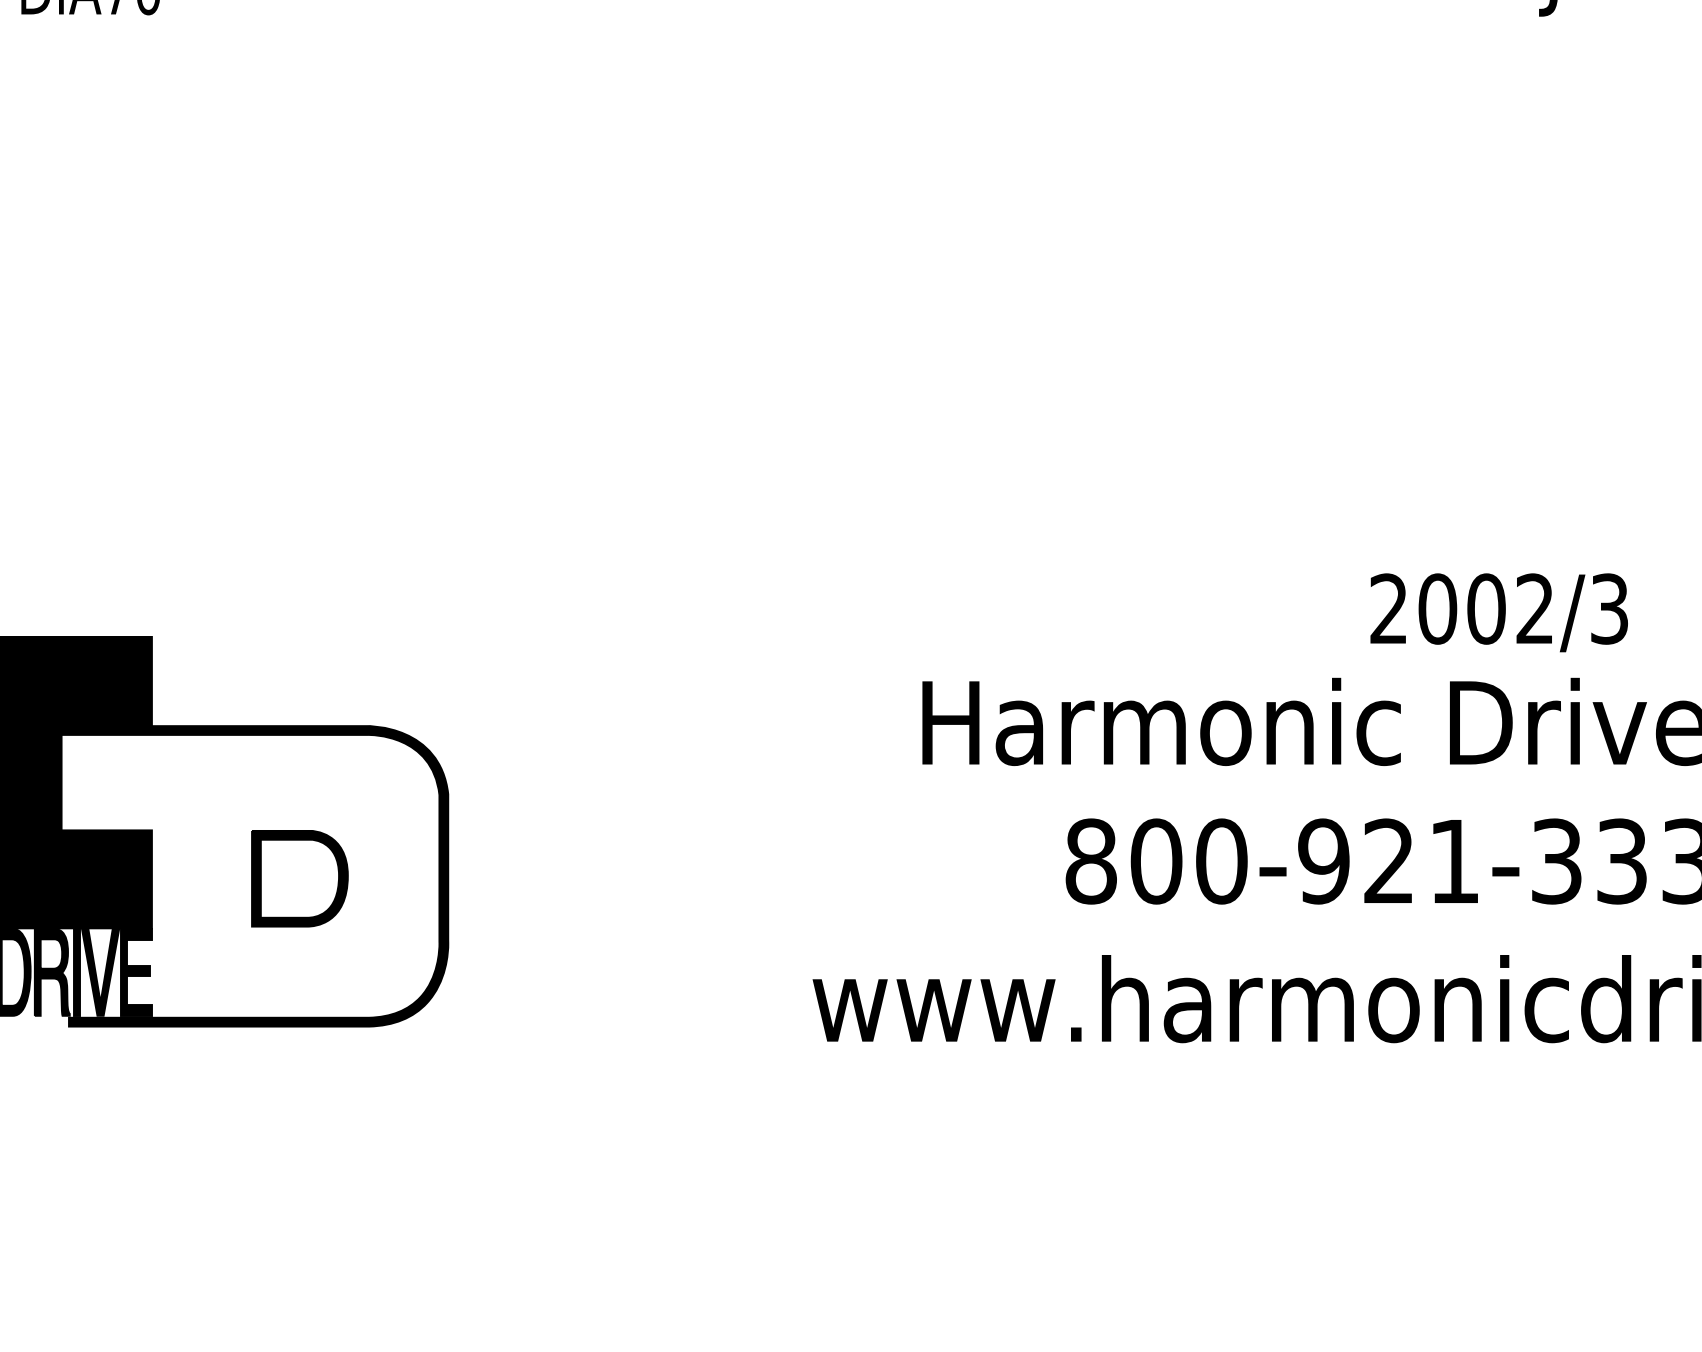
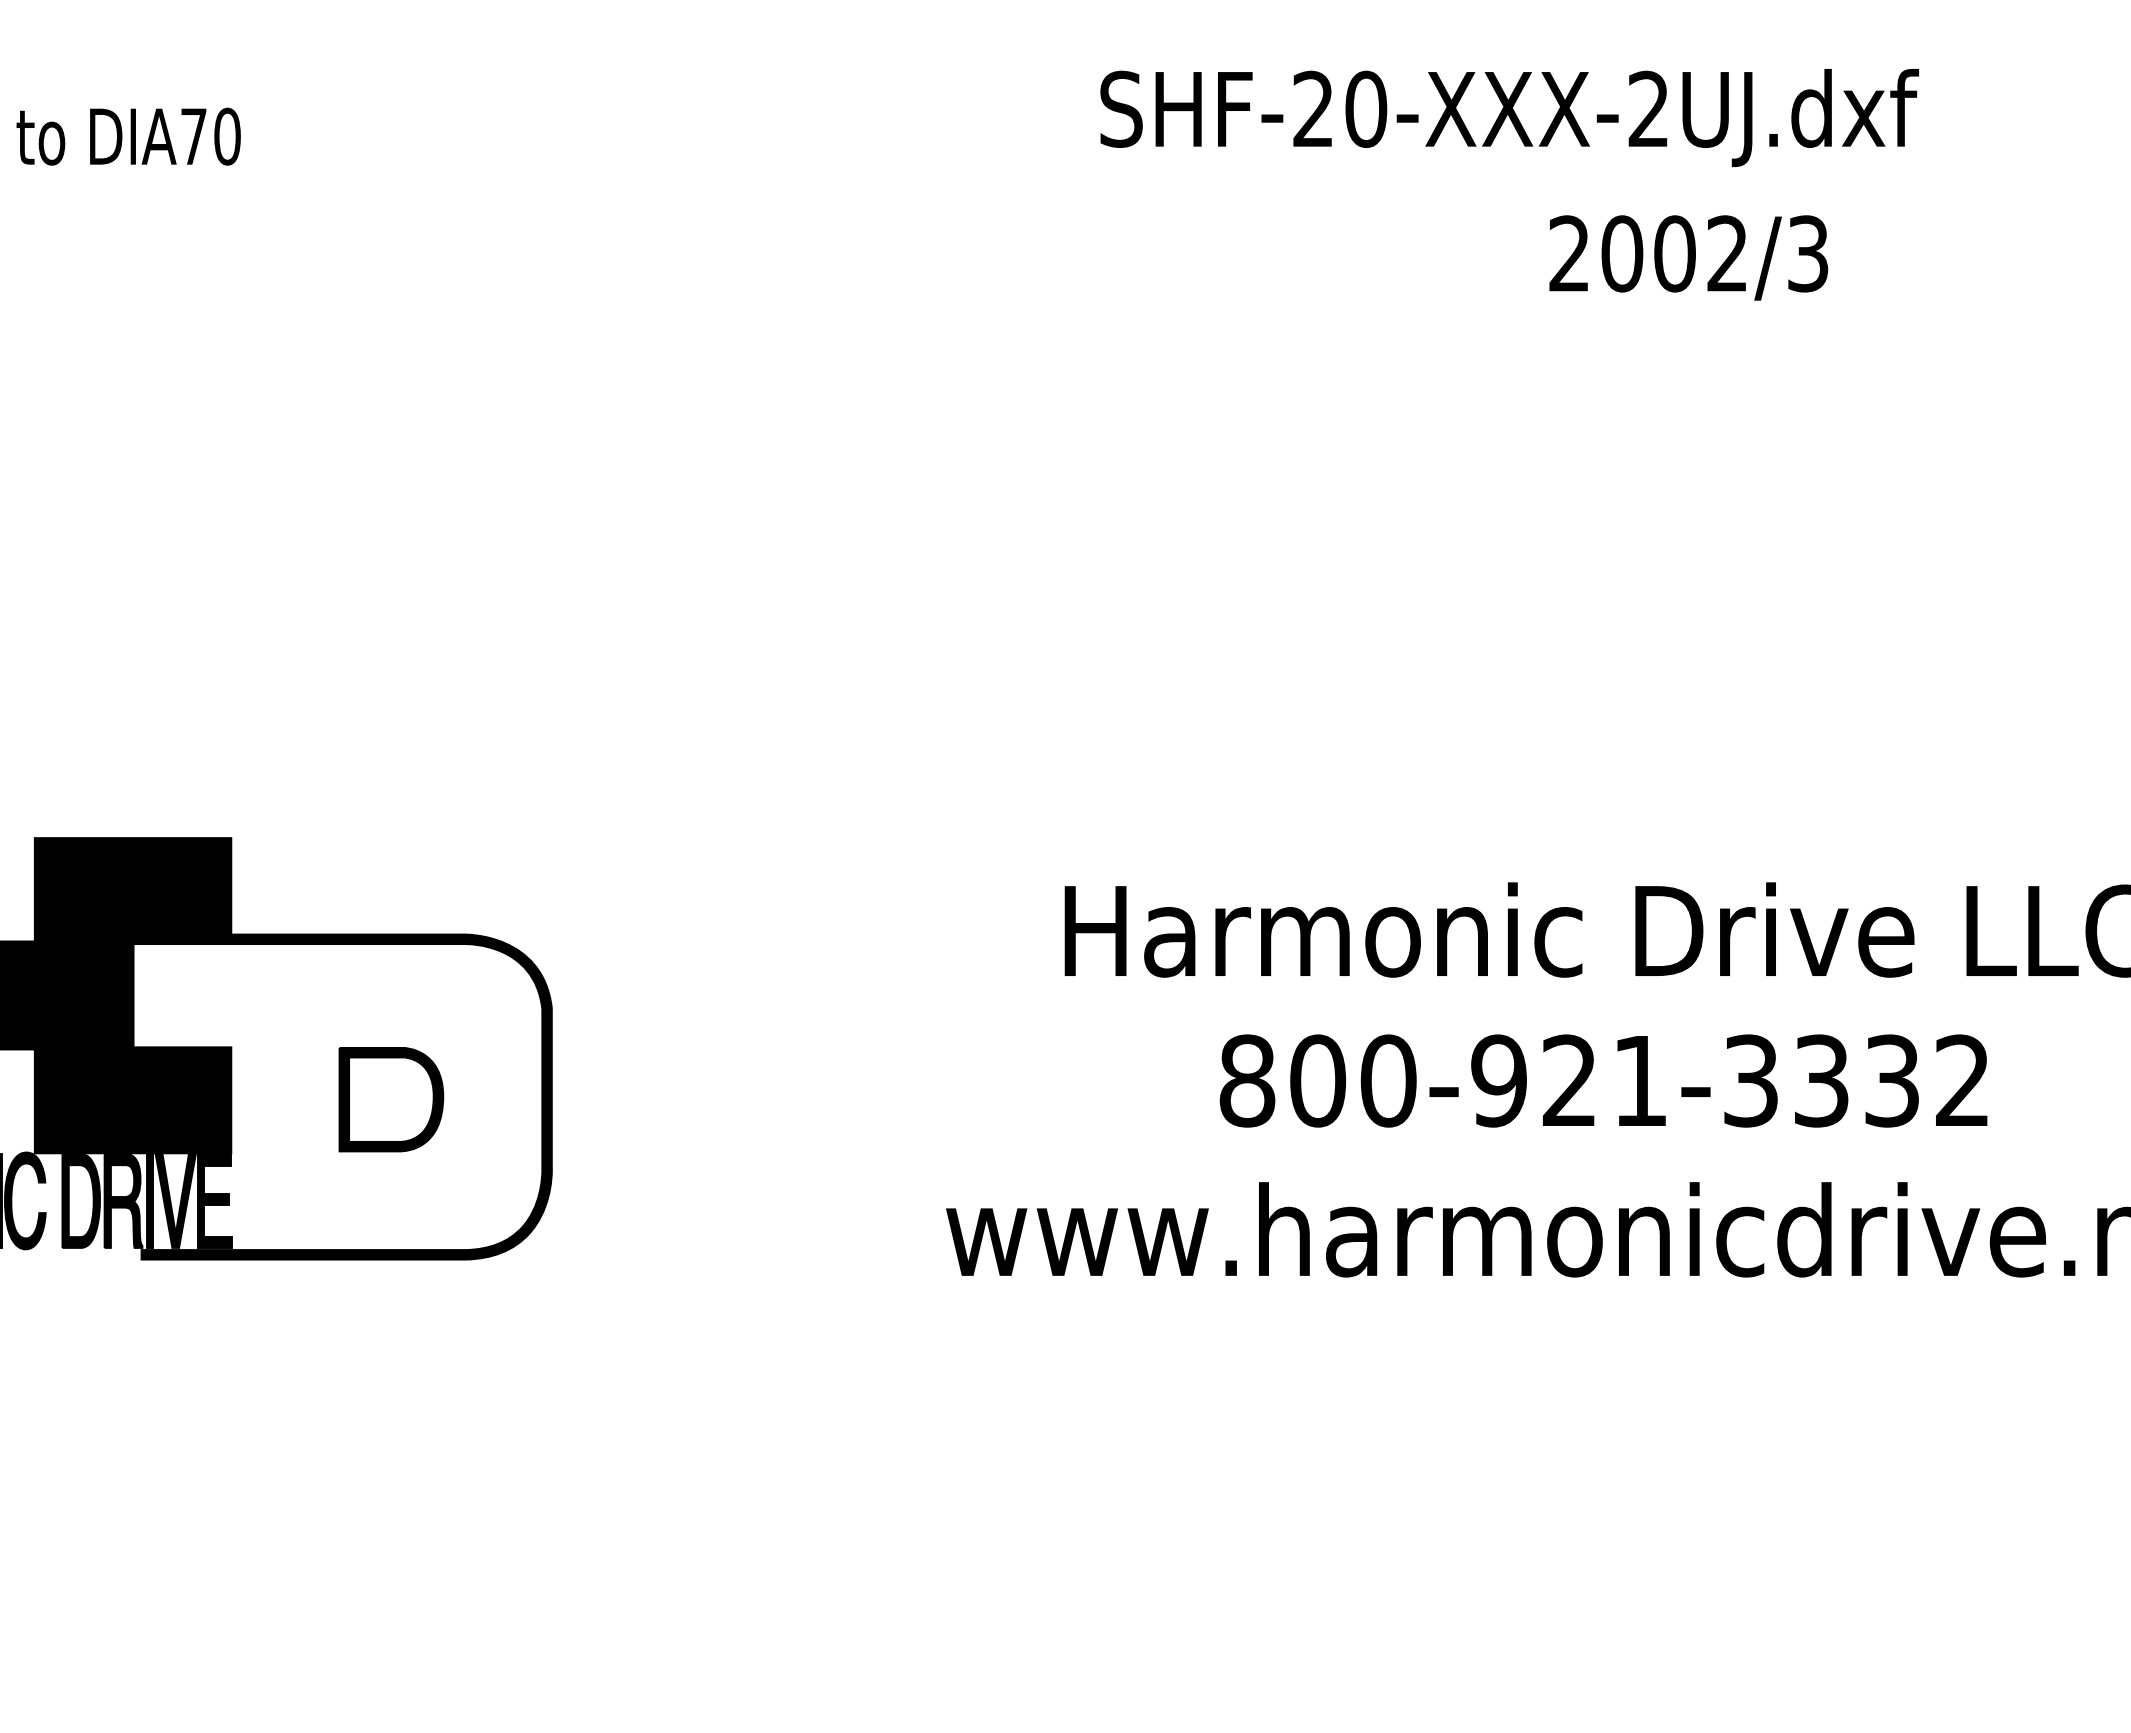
text: (1498, 612) -> (1688, 257), moved

